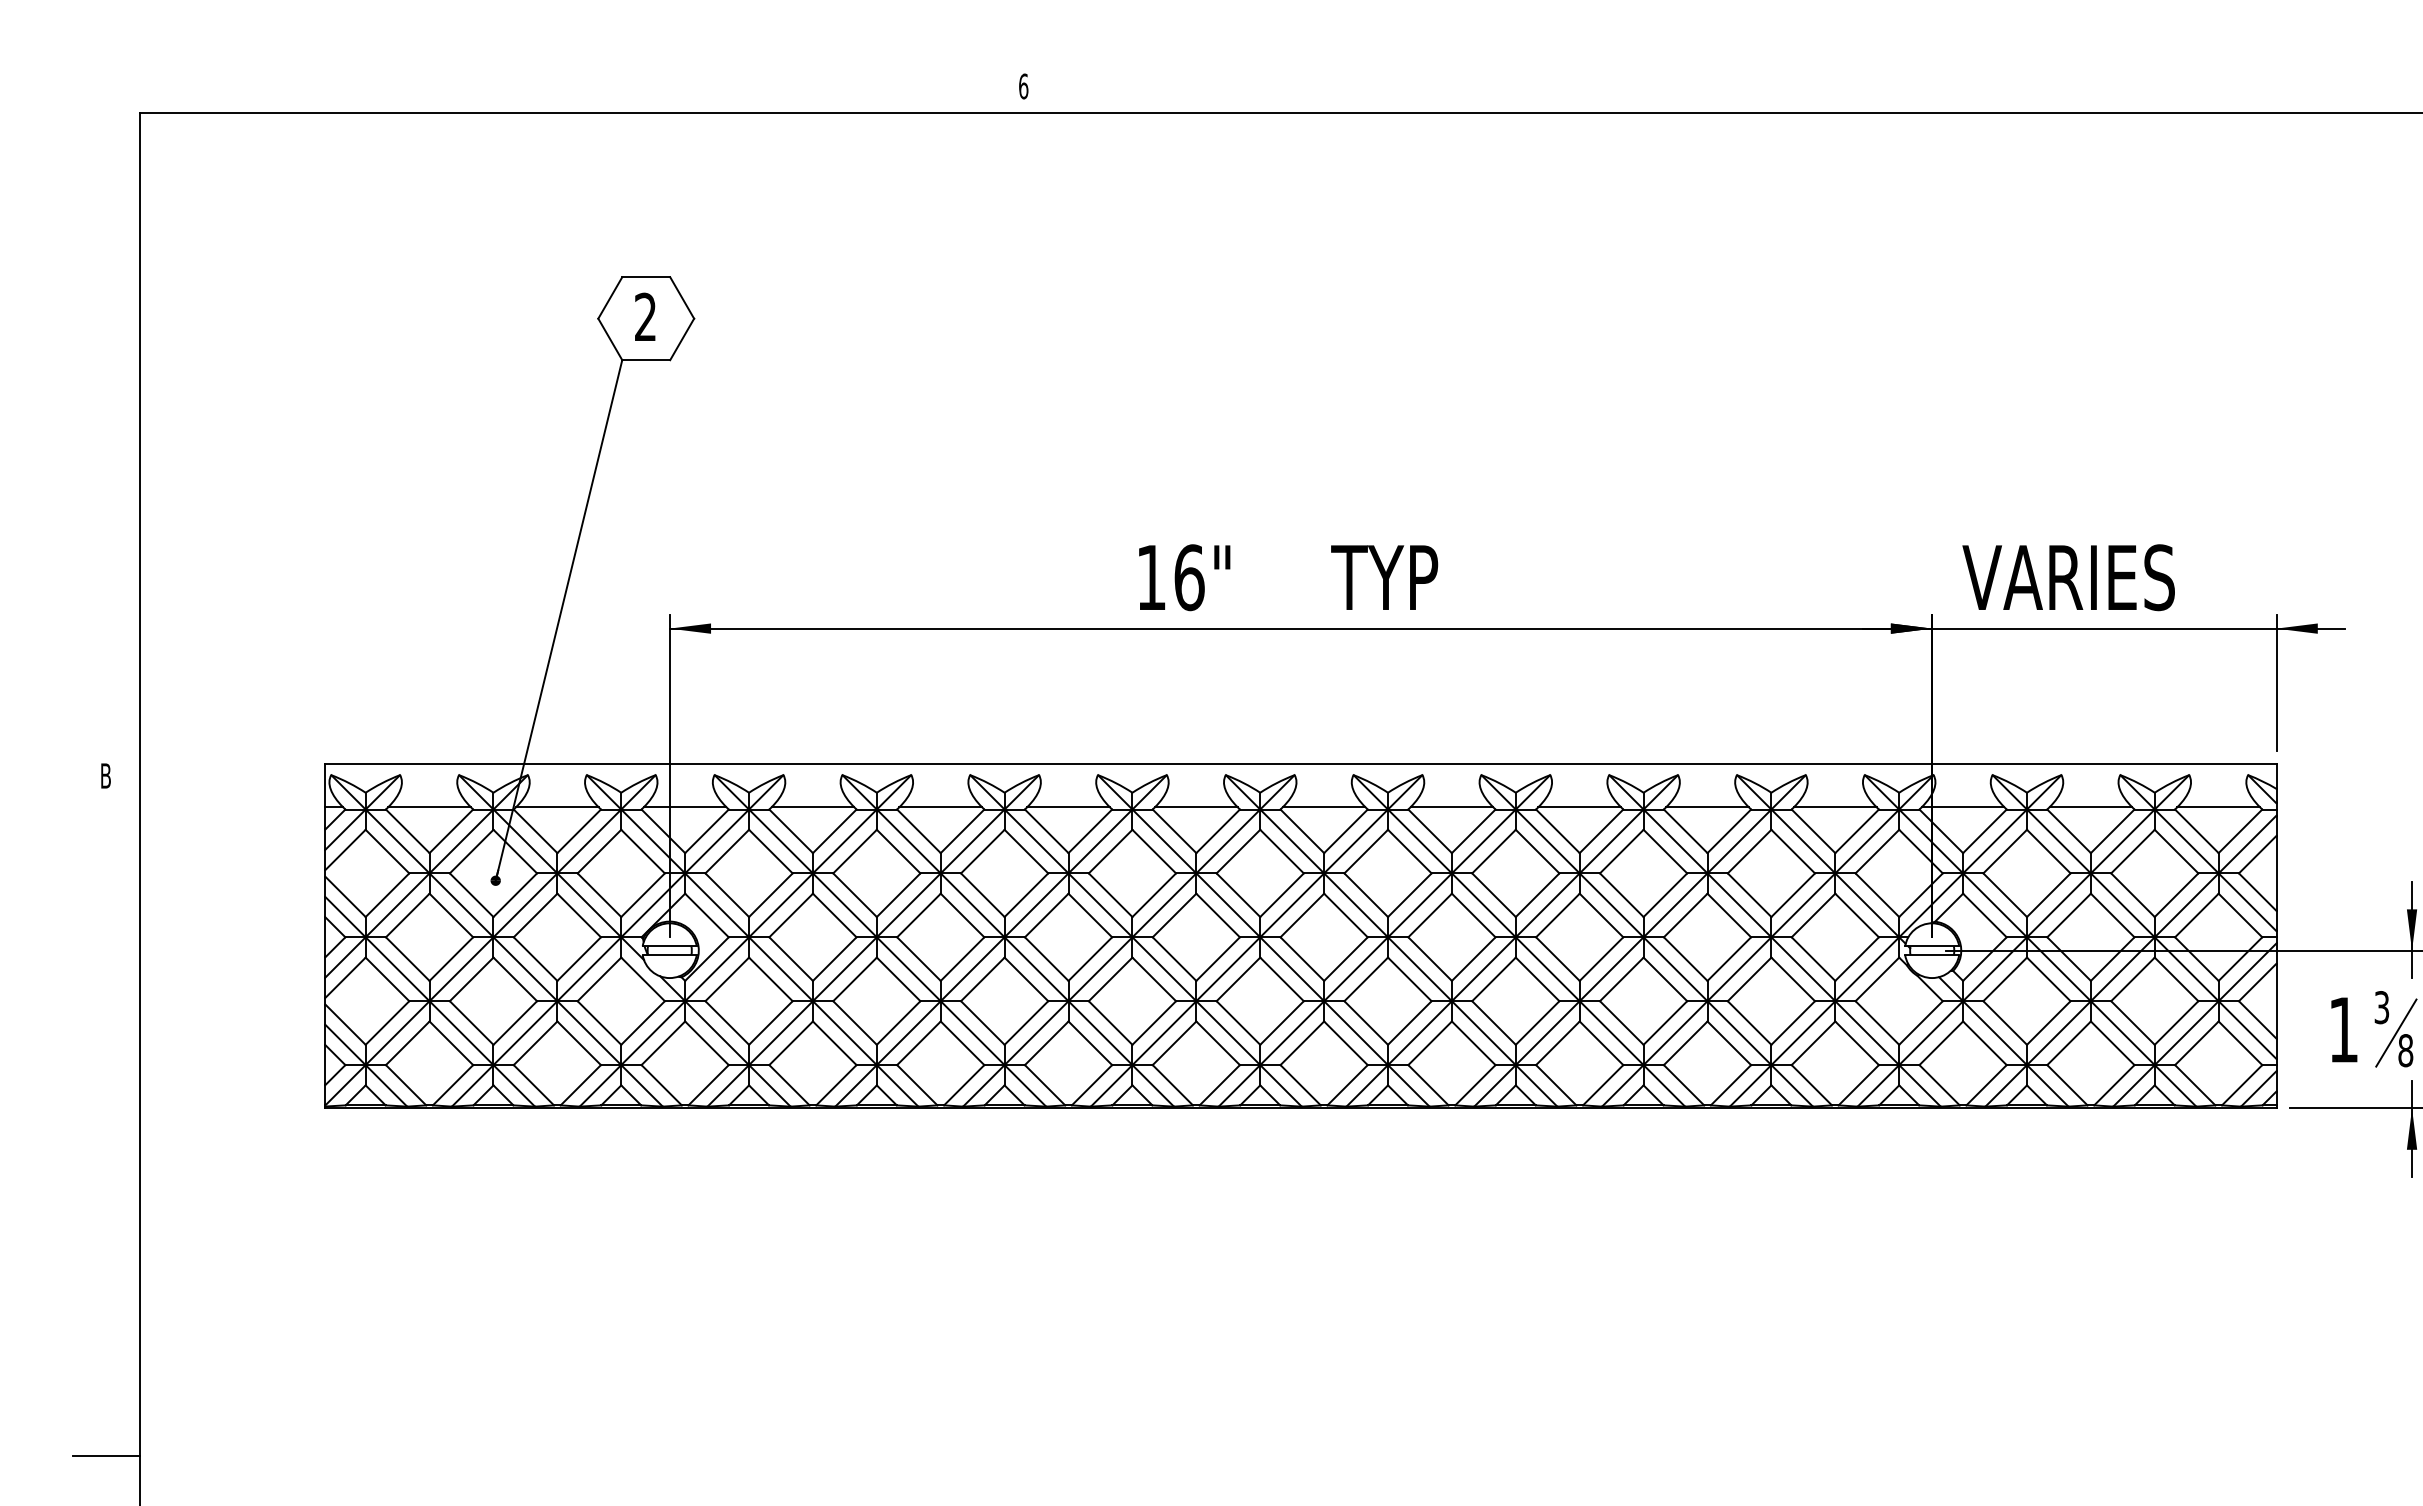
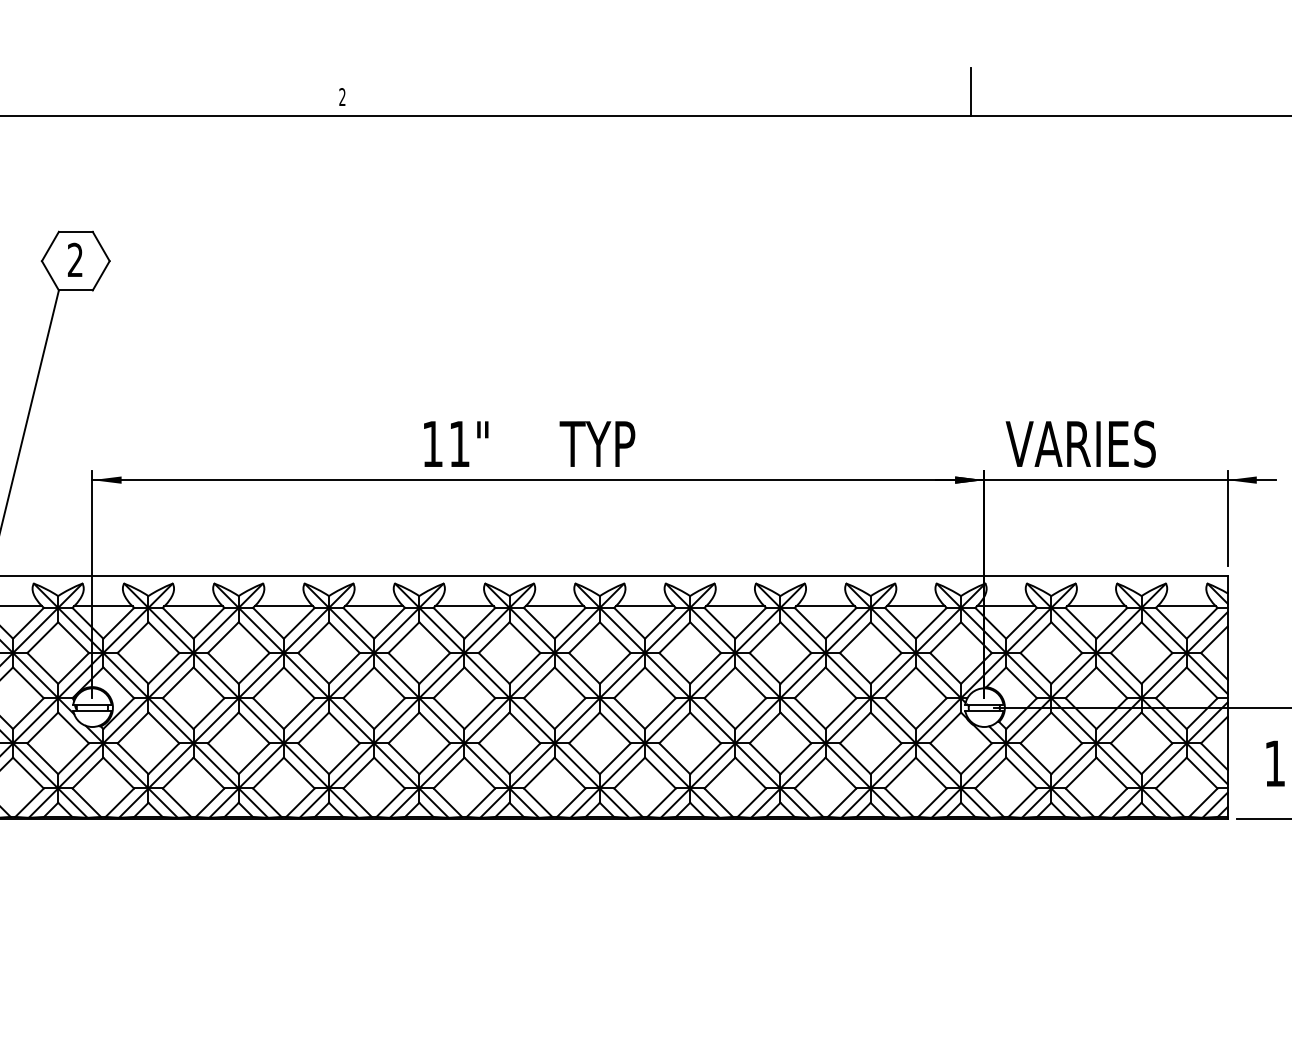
line: (1913, 78) -> (971, 91), added
text: (1023, 86) -> (342, 97), 6 -> 2
text: (1189, 577) -> (459, 444), 16" -> 11"

